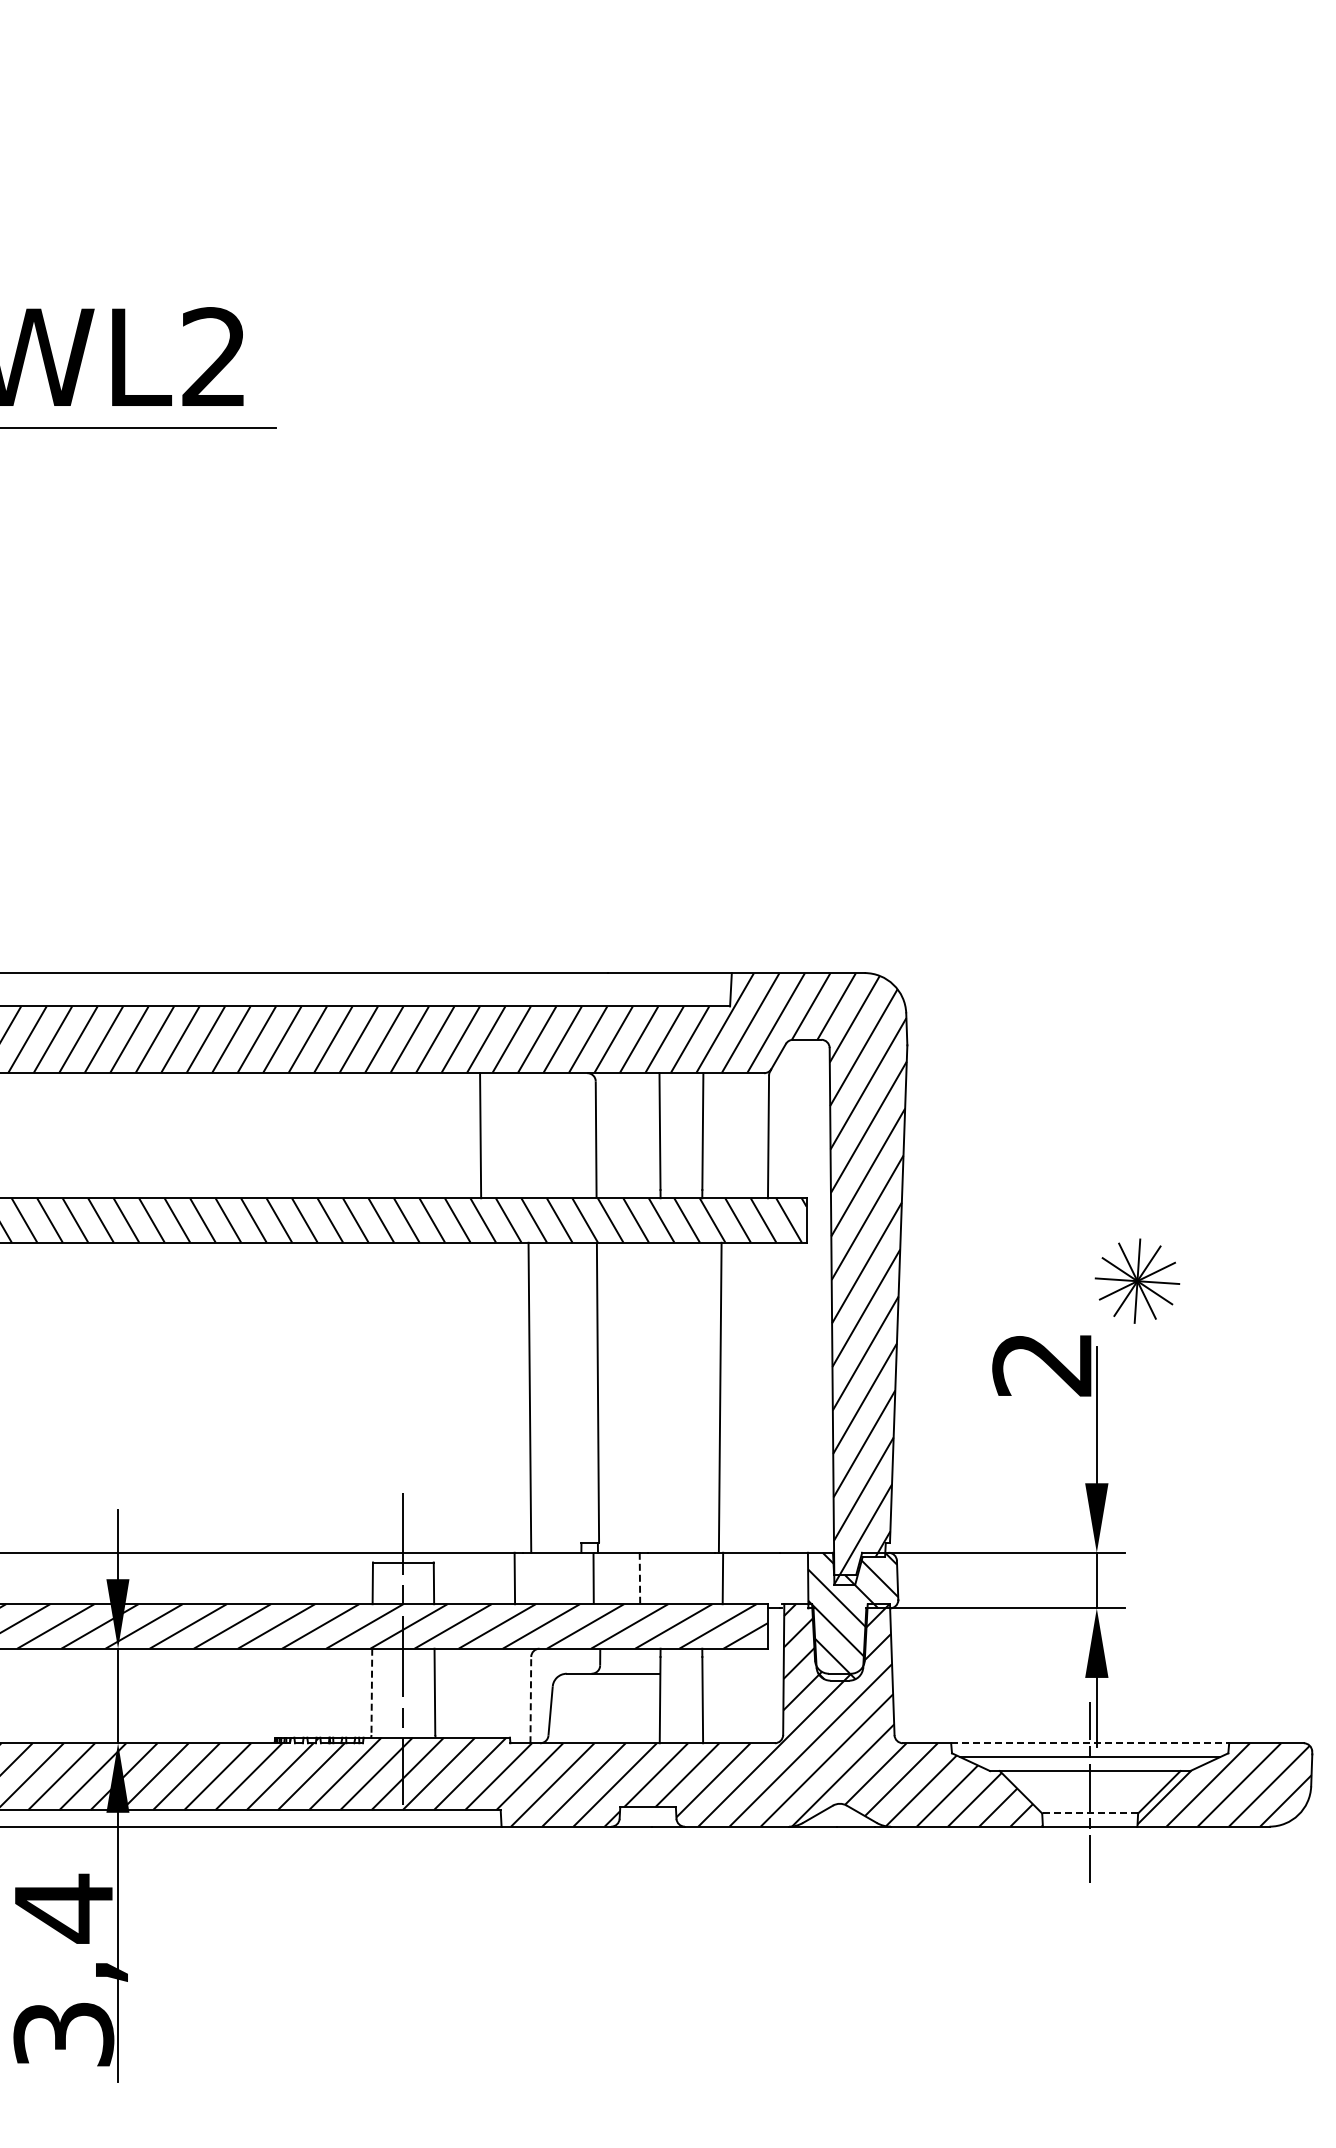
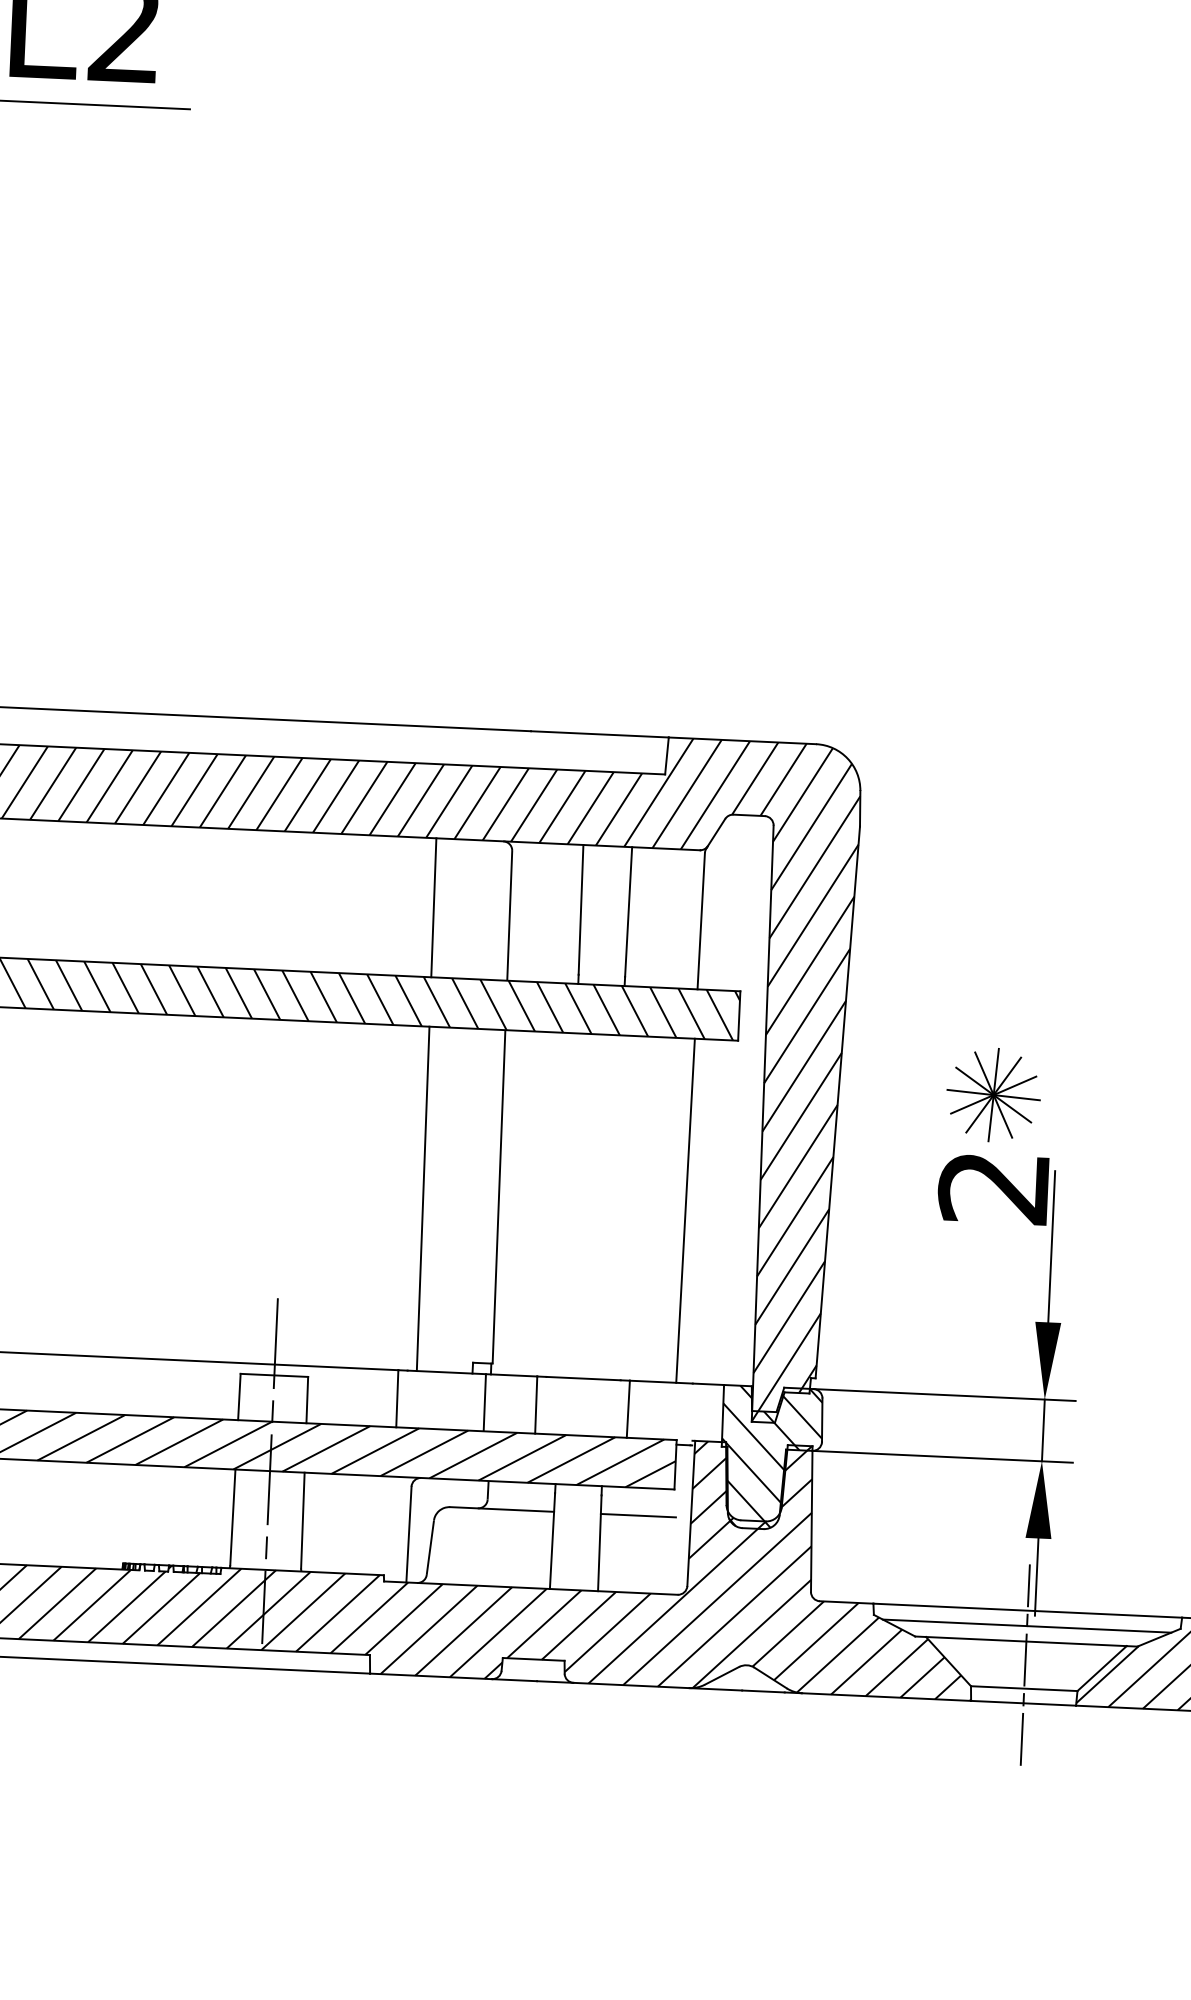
line: (480, 1135) -> (433, 907), moved
part: (1137, 1280) -> (993, 1094), moved
line: (719, 1397) -> (684, 1210), moved
line: (639, 1578) -> (535, 1405), dashed -> solid
line: (736, 1673) -> (638, 1515), added
line: (371, 1692) -> (232, 1518), dashed -> solid
line: (530, 1699) -> (408, 1533), dashed -> solid
line: (1090, 1743) -> (1028, 1610), dashed -> solid
line: (1090, 1813) -> (1024, 1688), dashed -> solid

